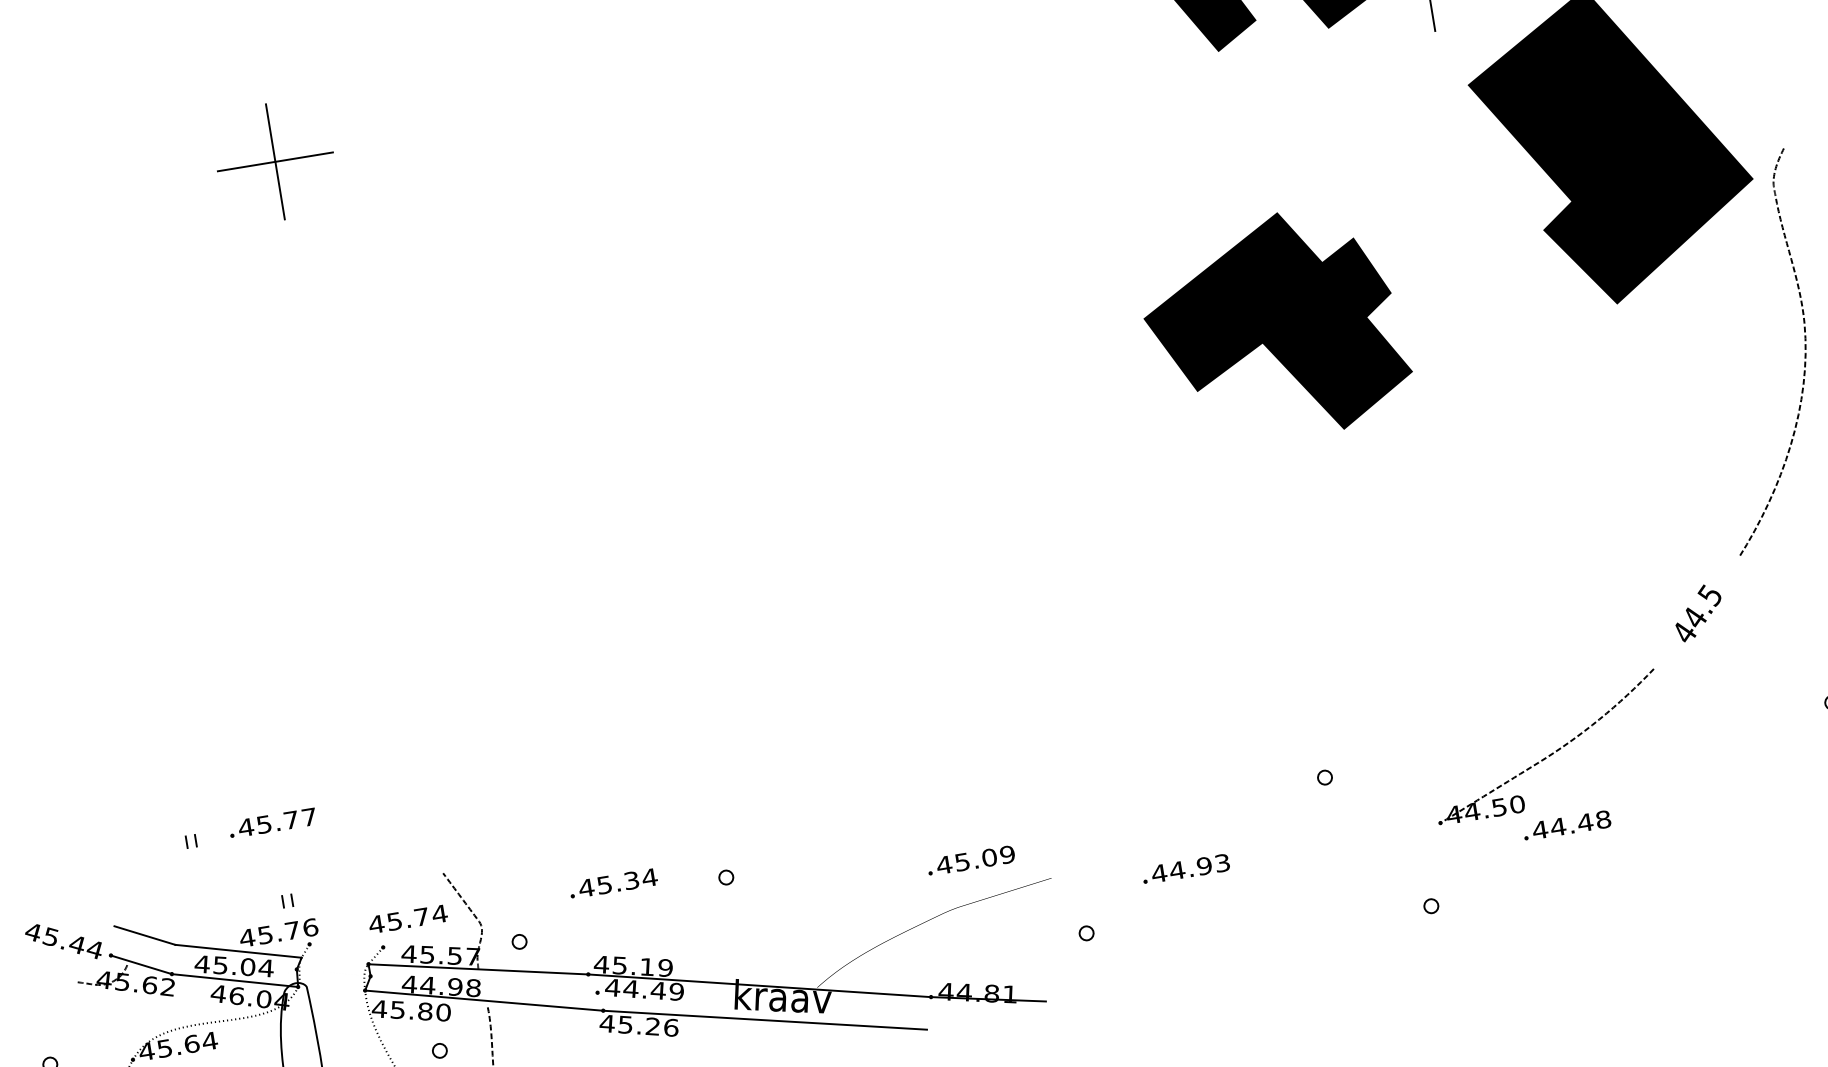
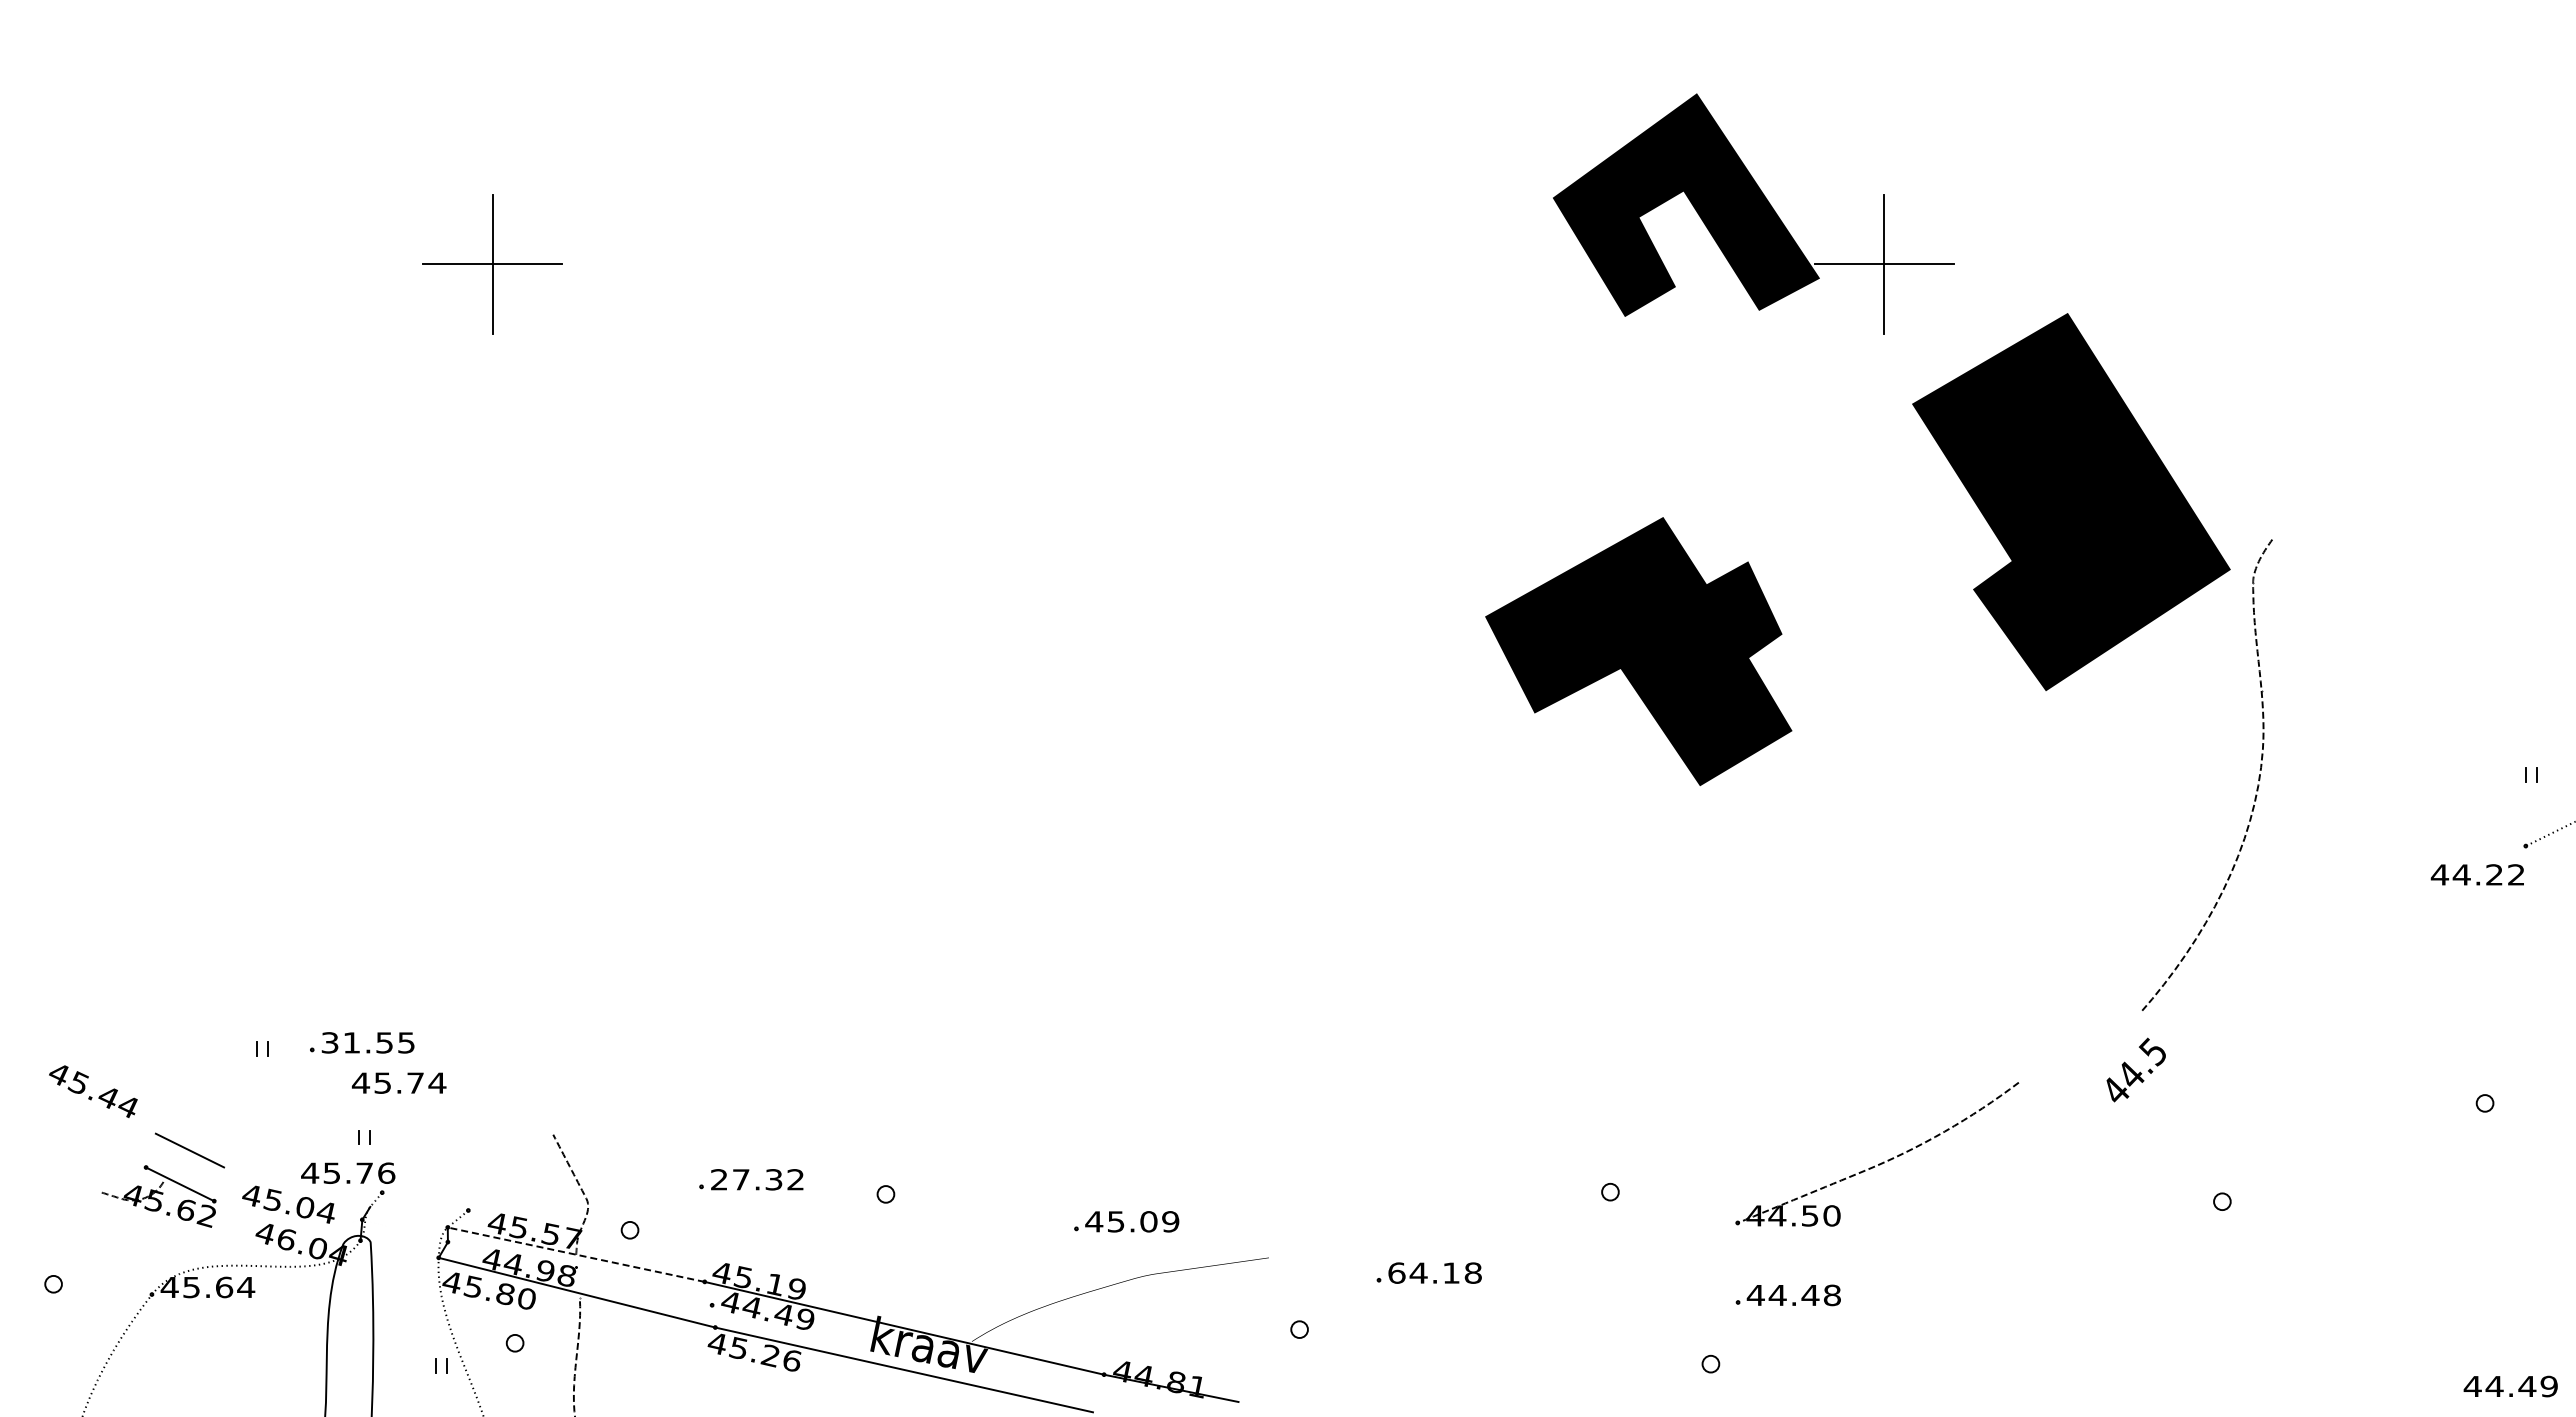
text: (1697, 612) -> (2135, 1069), moved
part: (1551, 753) -> (1881, 1162), moved
text: (277, 822) -> (367, 1042), 45.77 -> 31.55
part: (1566, 825) -> (1787, 1295), moved
part: (971, 860) -> (1126, 1221), moved
text: (1190, 867) -> (1434, 1272), 44.93 -> 64.18
text: (618, 882) -> (757, 1179), 45.34 -> 27.32
text: (407, 918) -> (398, 1082), moved
text: (64, 941) -> (93, 1091), moved
line: (238, 950) -> (297, 1186), removed
line: (477, 969) -> (575, 1254), solid -> dashed
line: (235, 980) -> (287, 1220), removed

